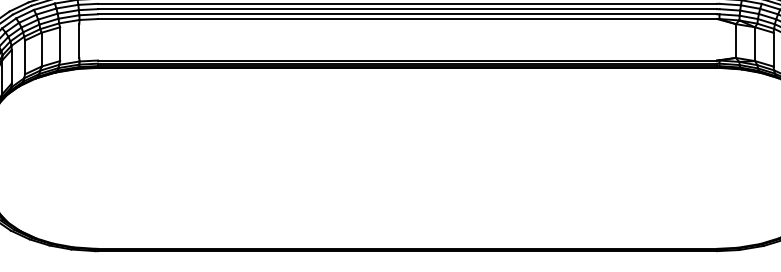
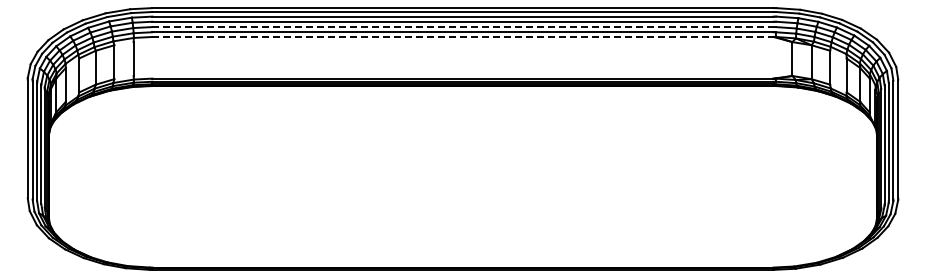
line: (408, 9) -> (463, 27), solid -> dashed
line: (408, 18) -> (463, 36), solid -> dashed

